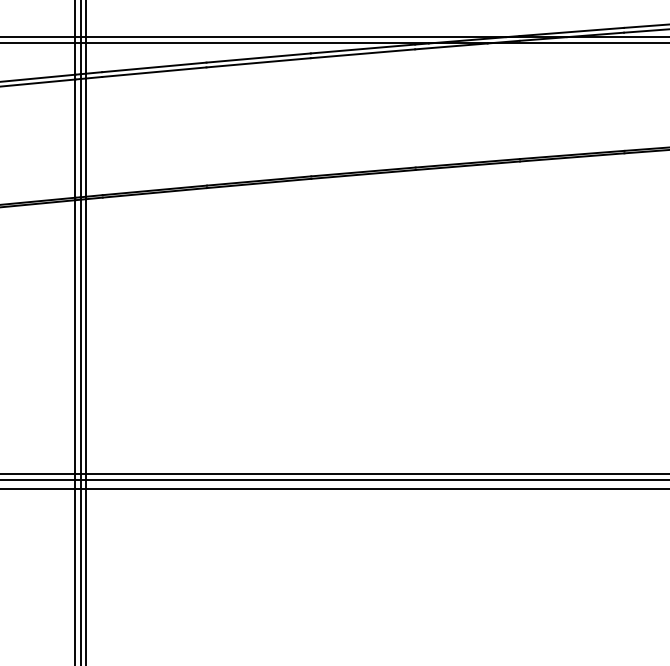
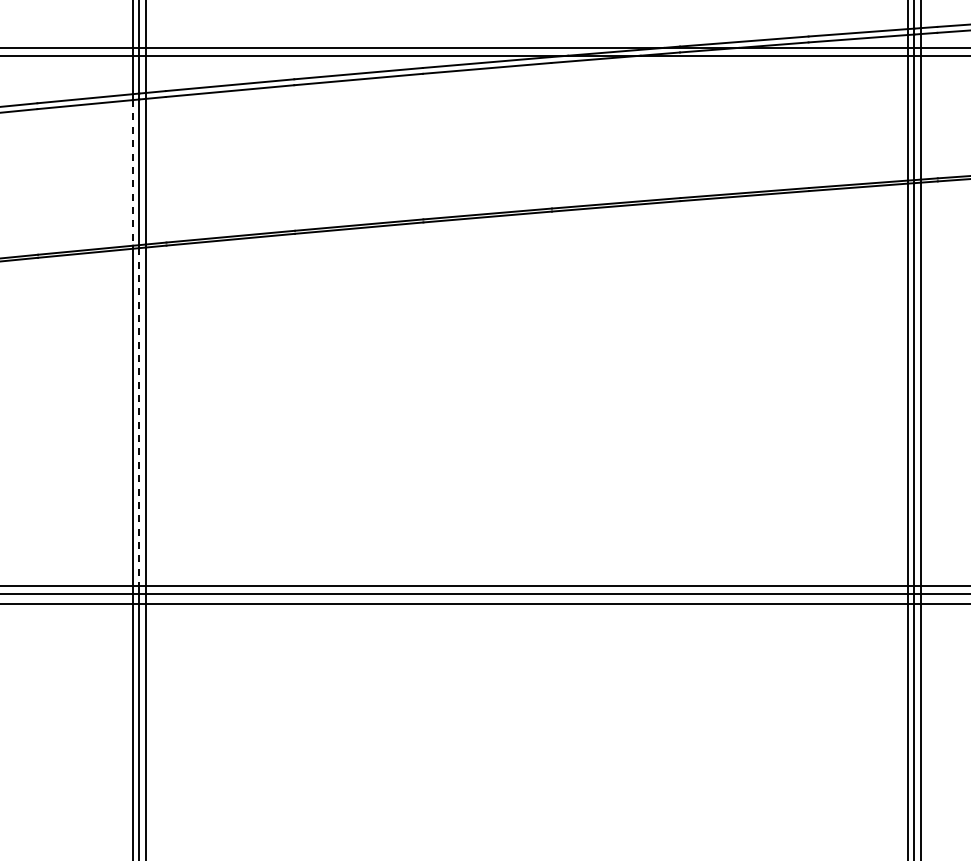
line: (75, 138) -> (132, 172), solid -> dashed
line: (80, 336) -> (139, 416), solid -> dashed

